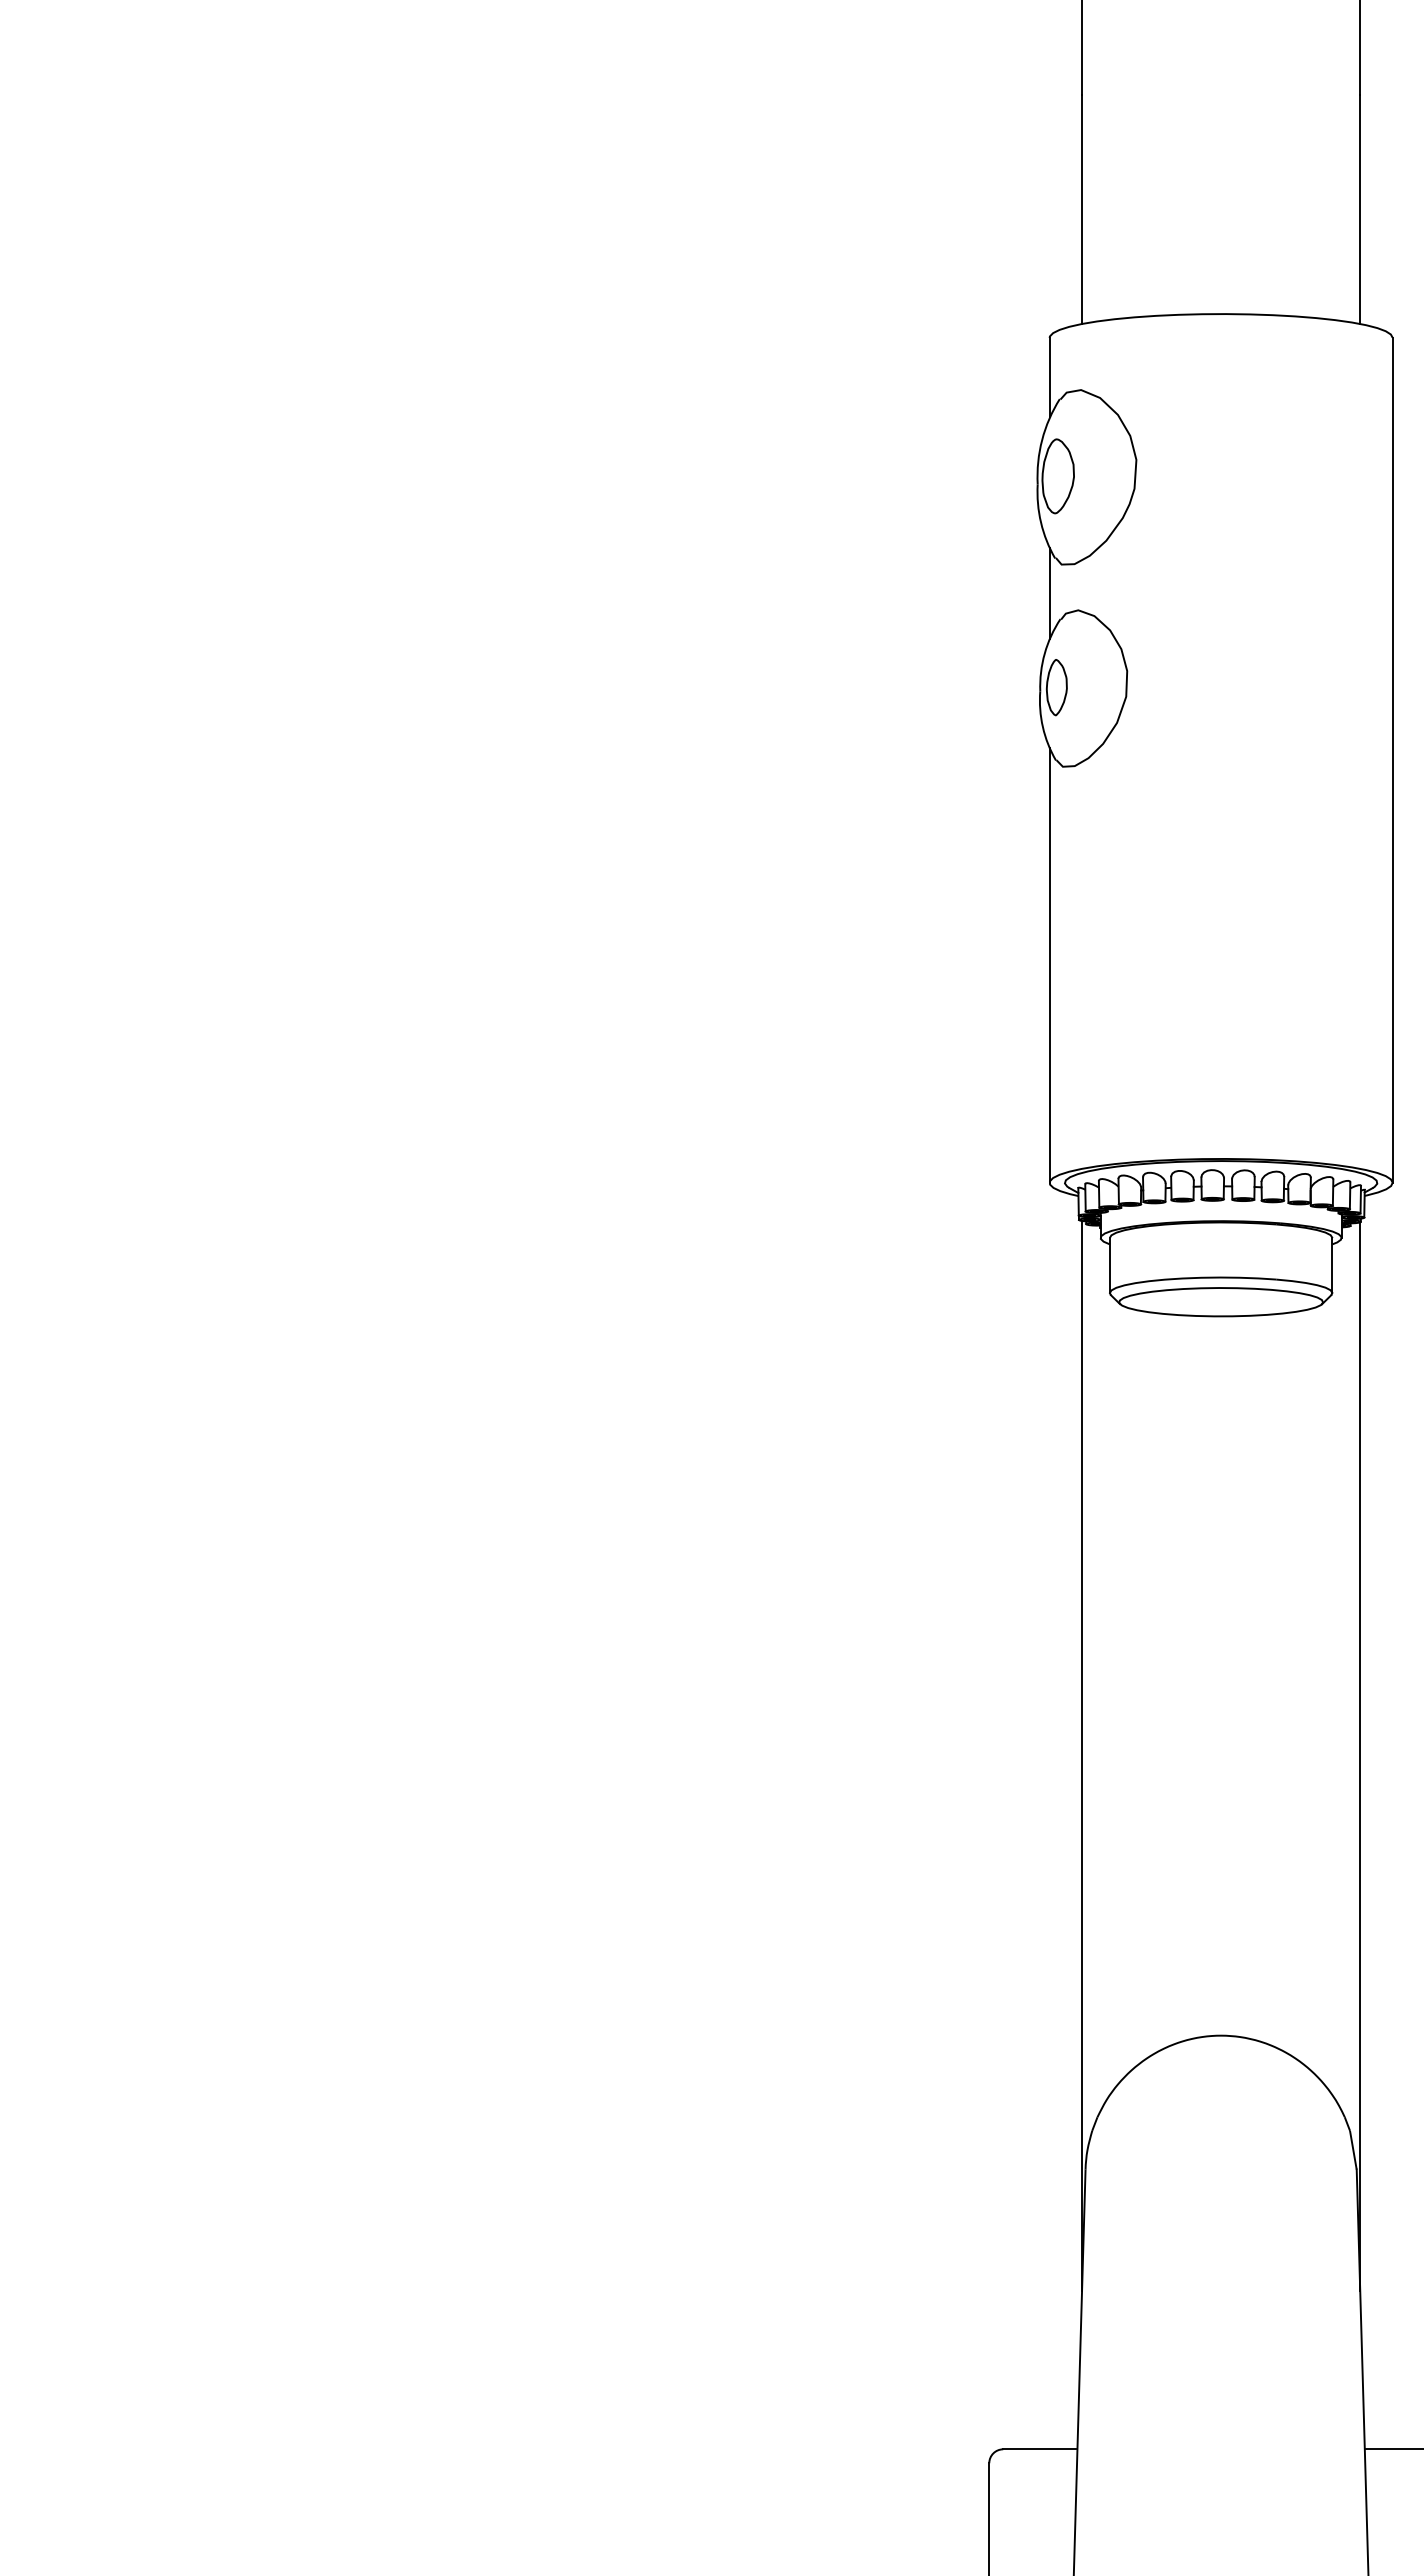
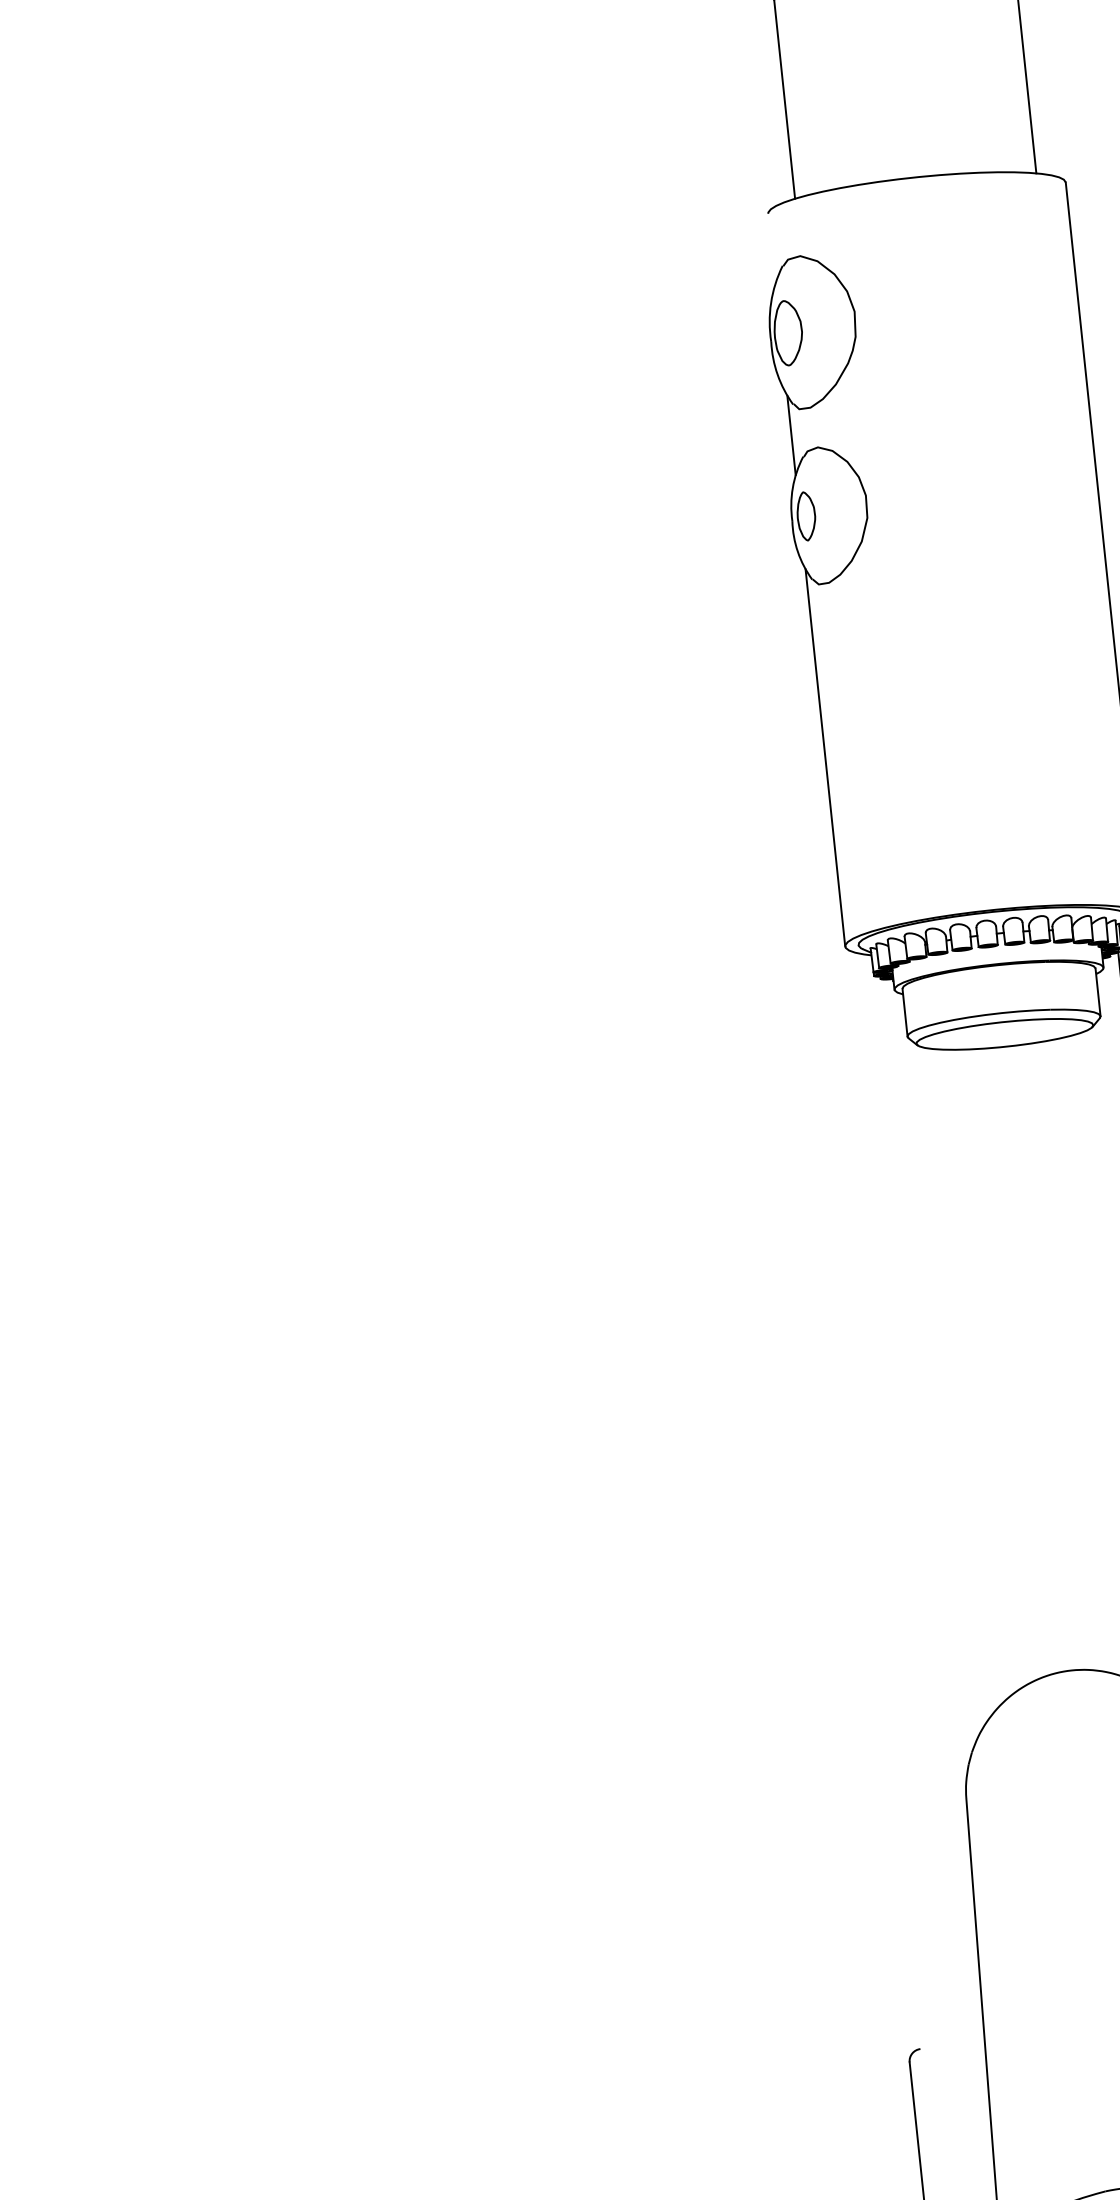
line: (1049, 376) -> (771, 247), removed
line: (1082, 1756) -> (926, 1441), removed
line: (1039, 2449) -> (951, 2045), removed

